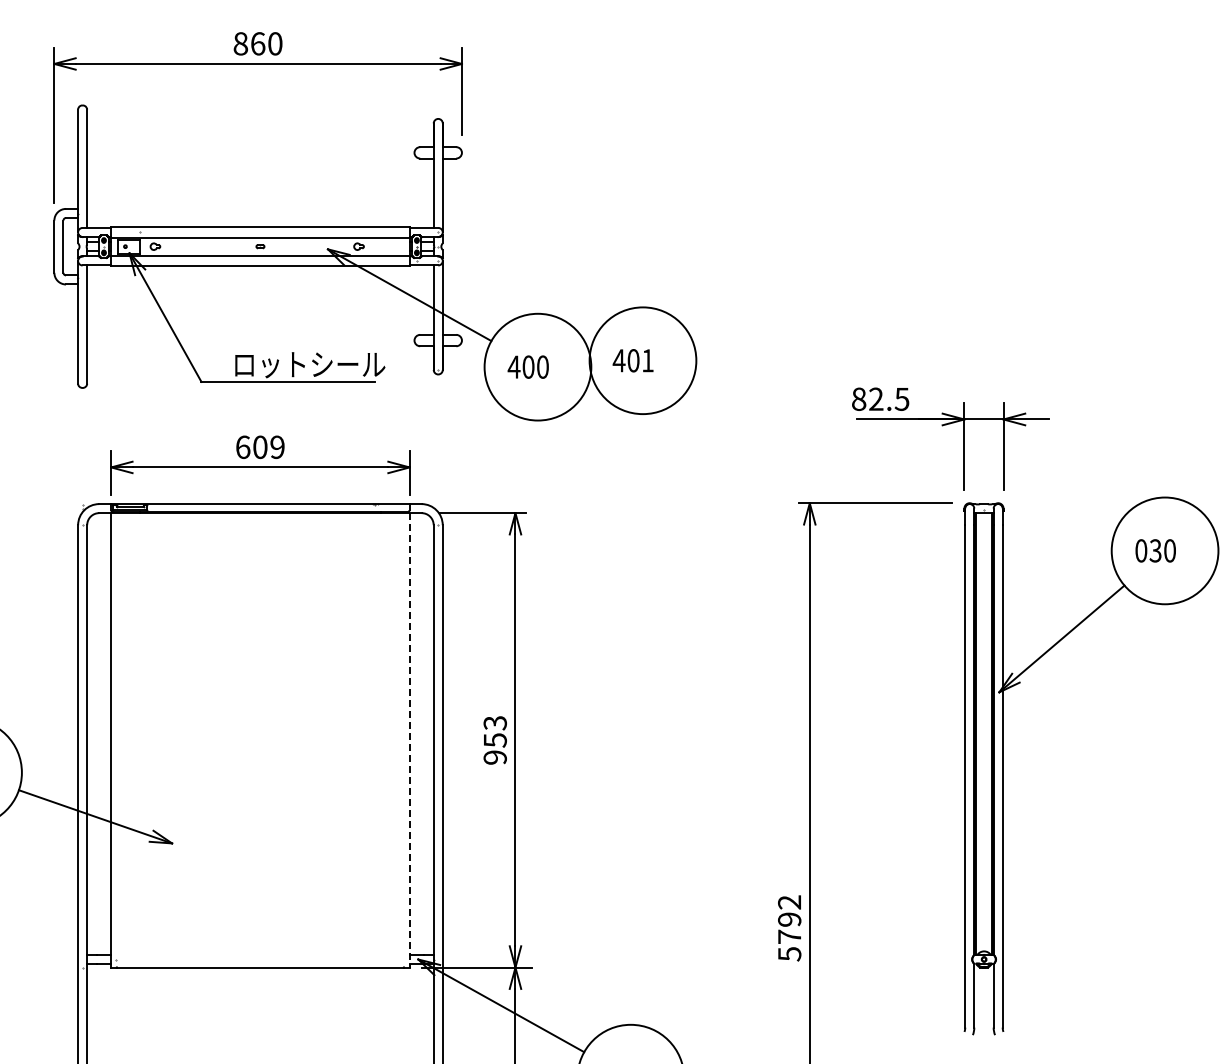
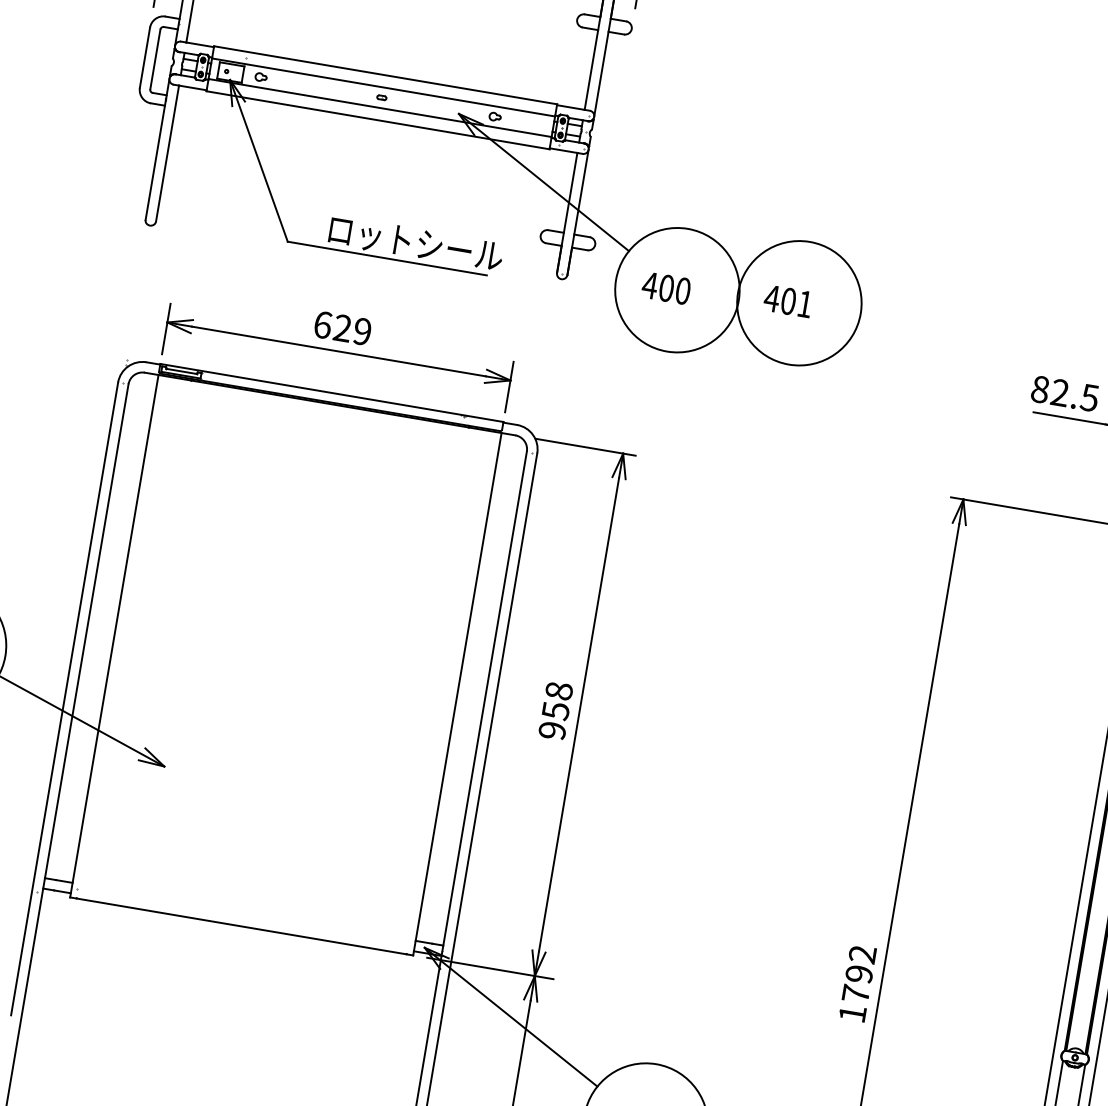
text: (260, 447) -> (342, 328), 609 -> 629
text: (494, 723) -> (558, 691), 953 -> 958
line: (409, 740) -> (457, 694), dashed -> solid
text: (789, 954) -> (852, 1014), 5792 -> 1792

